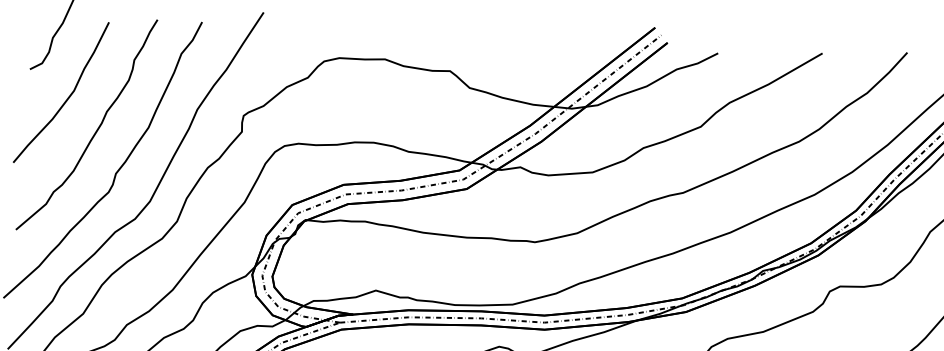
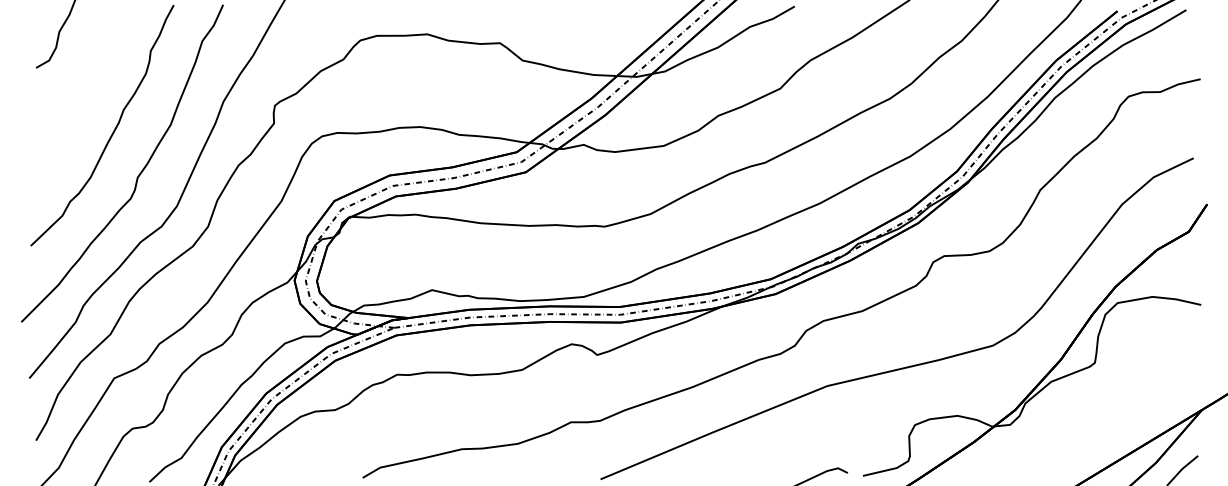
curve: (67, 97) -> (79, 96), removed

